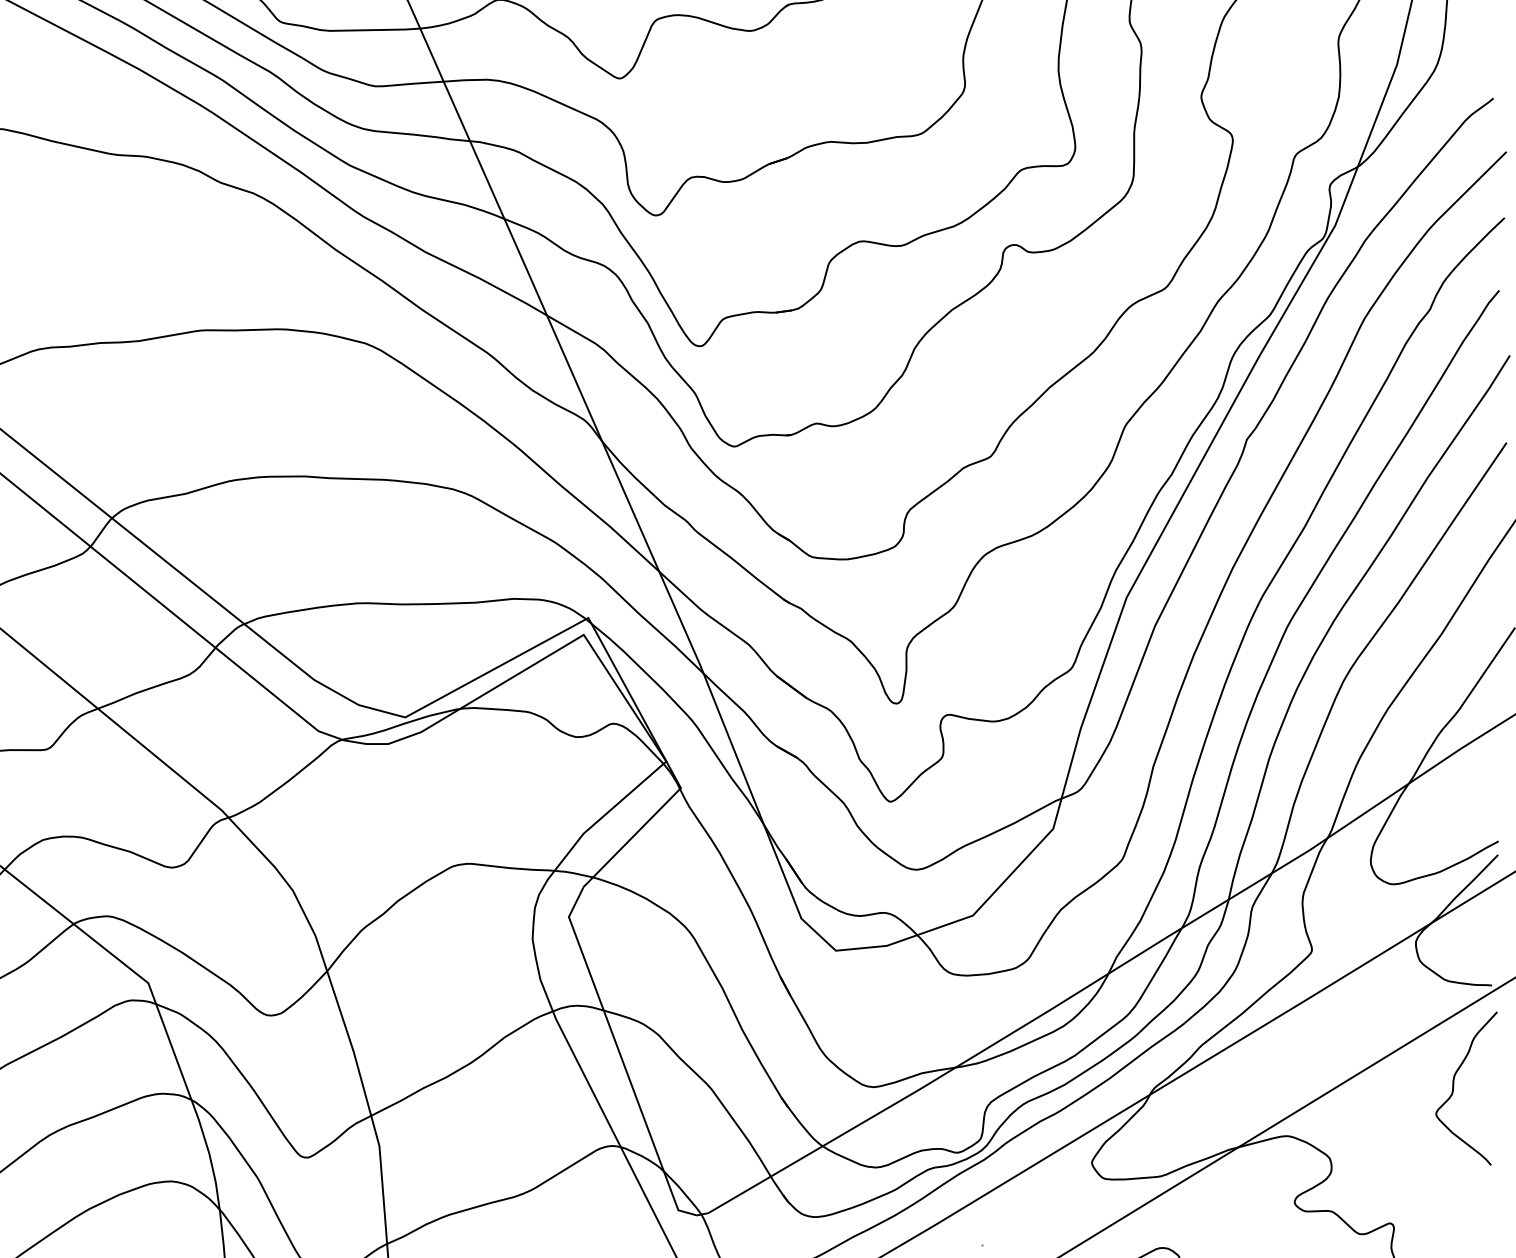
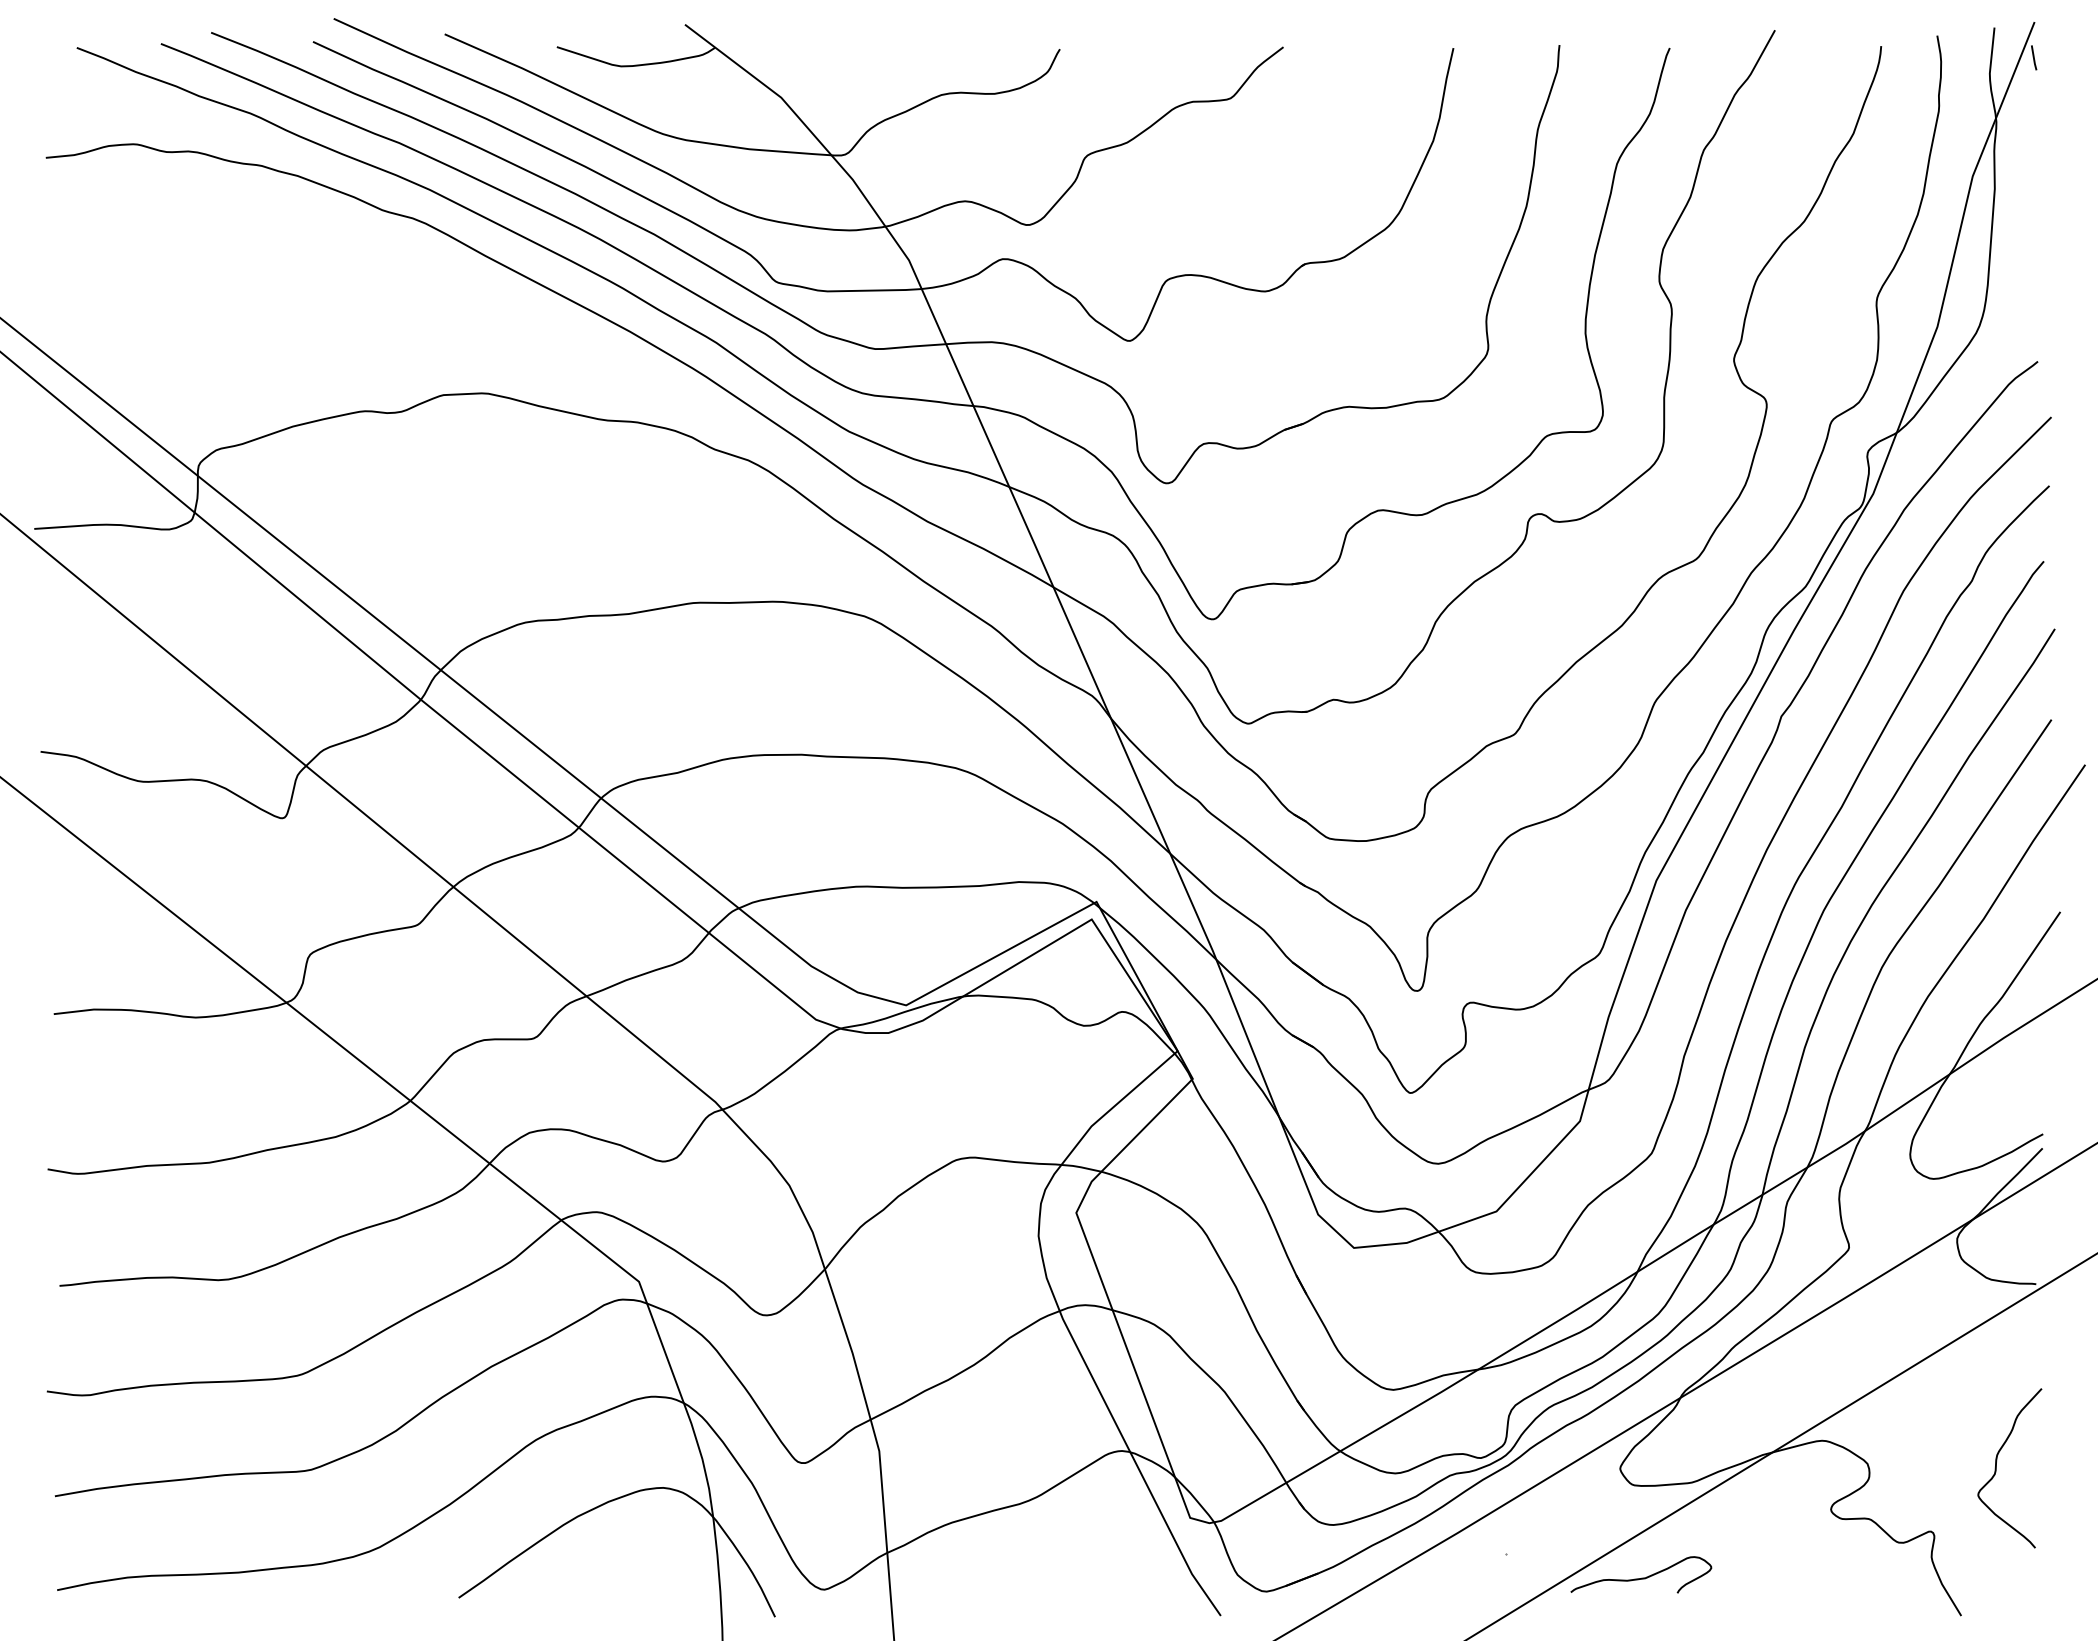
curve: (1453, 1088) -> (1996, 1468), moved

